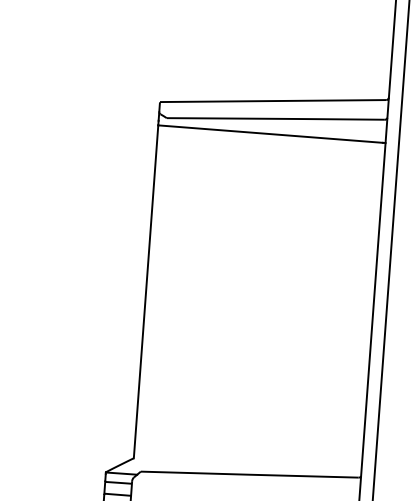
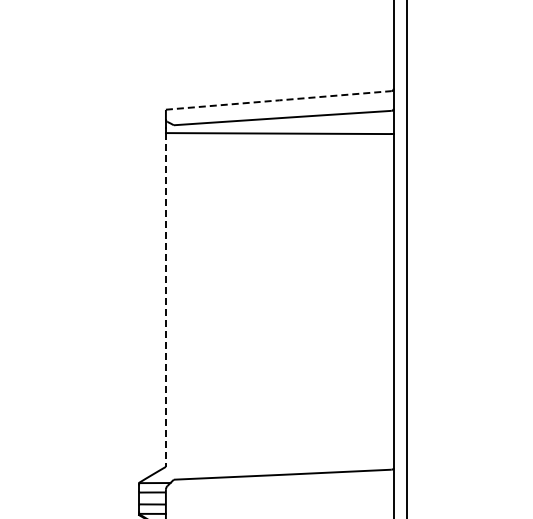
line: (273, 101) -> (279, 100), solid -> dashed
line: (145, 291) -> (165, 299), solid -> dashed

